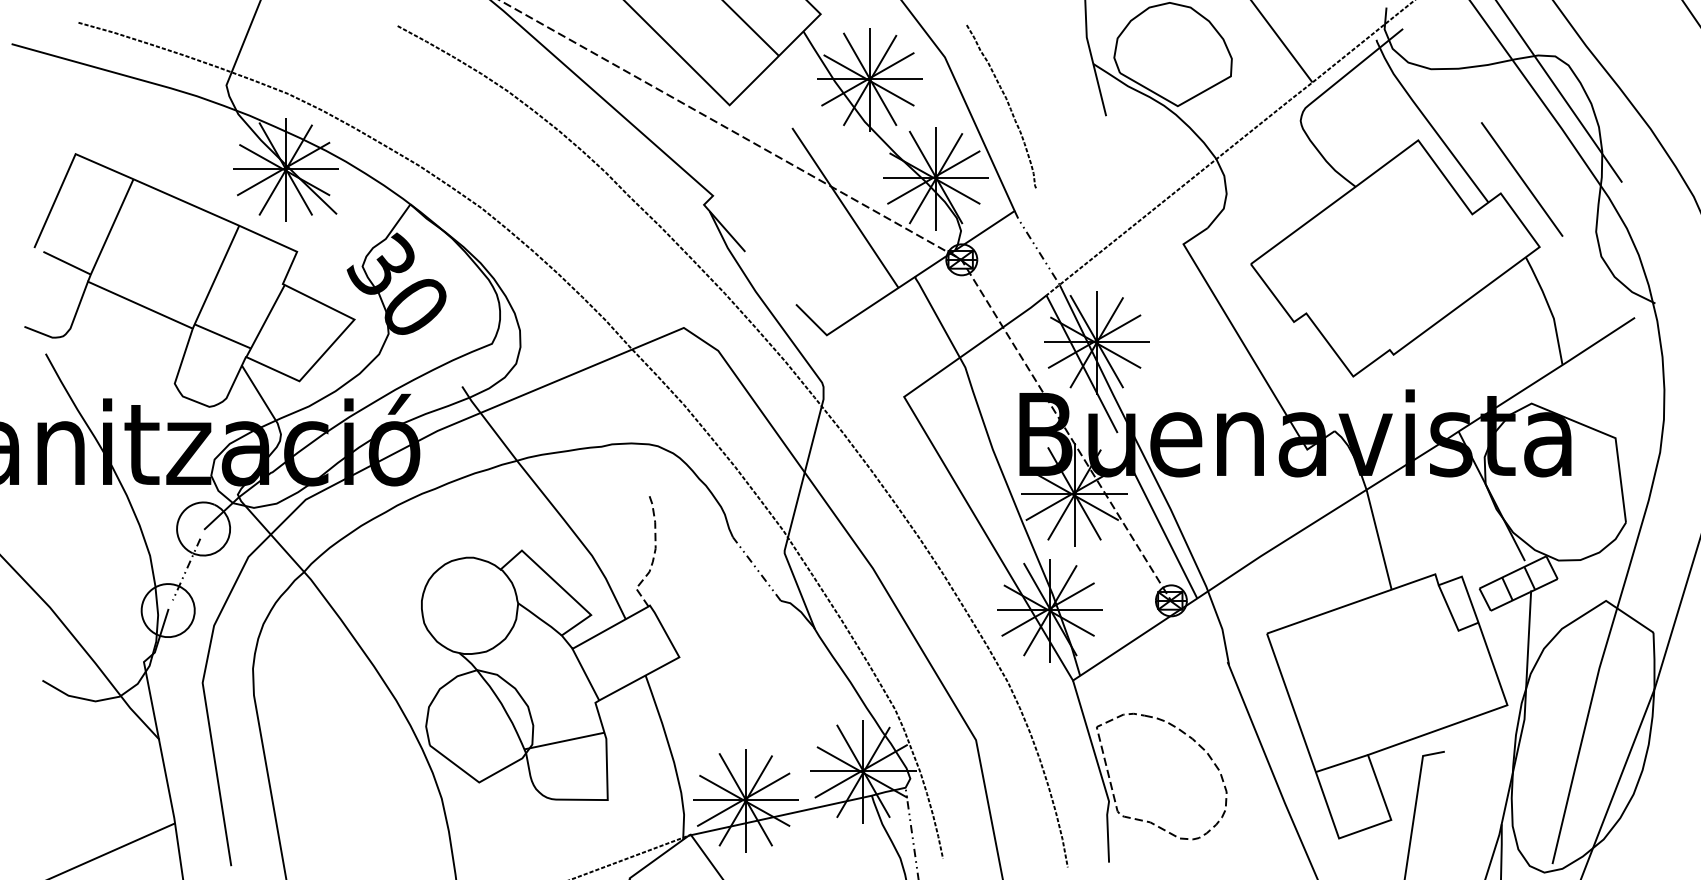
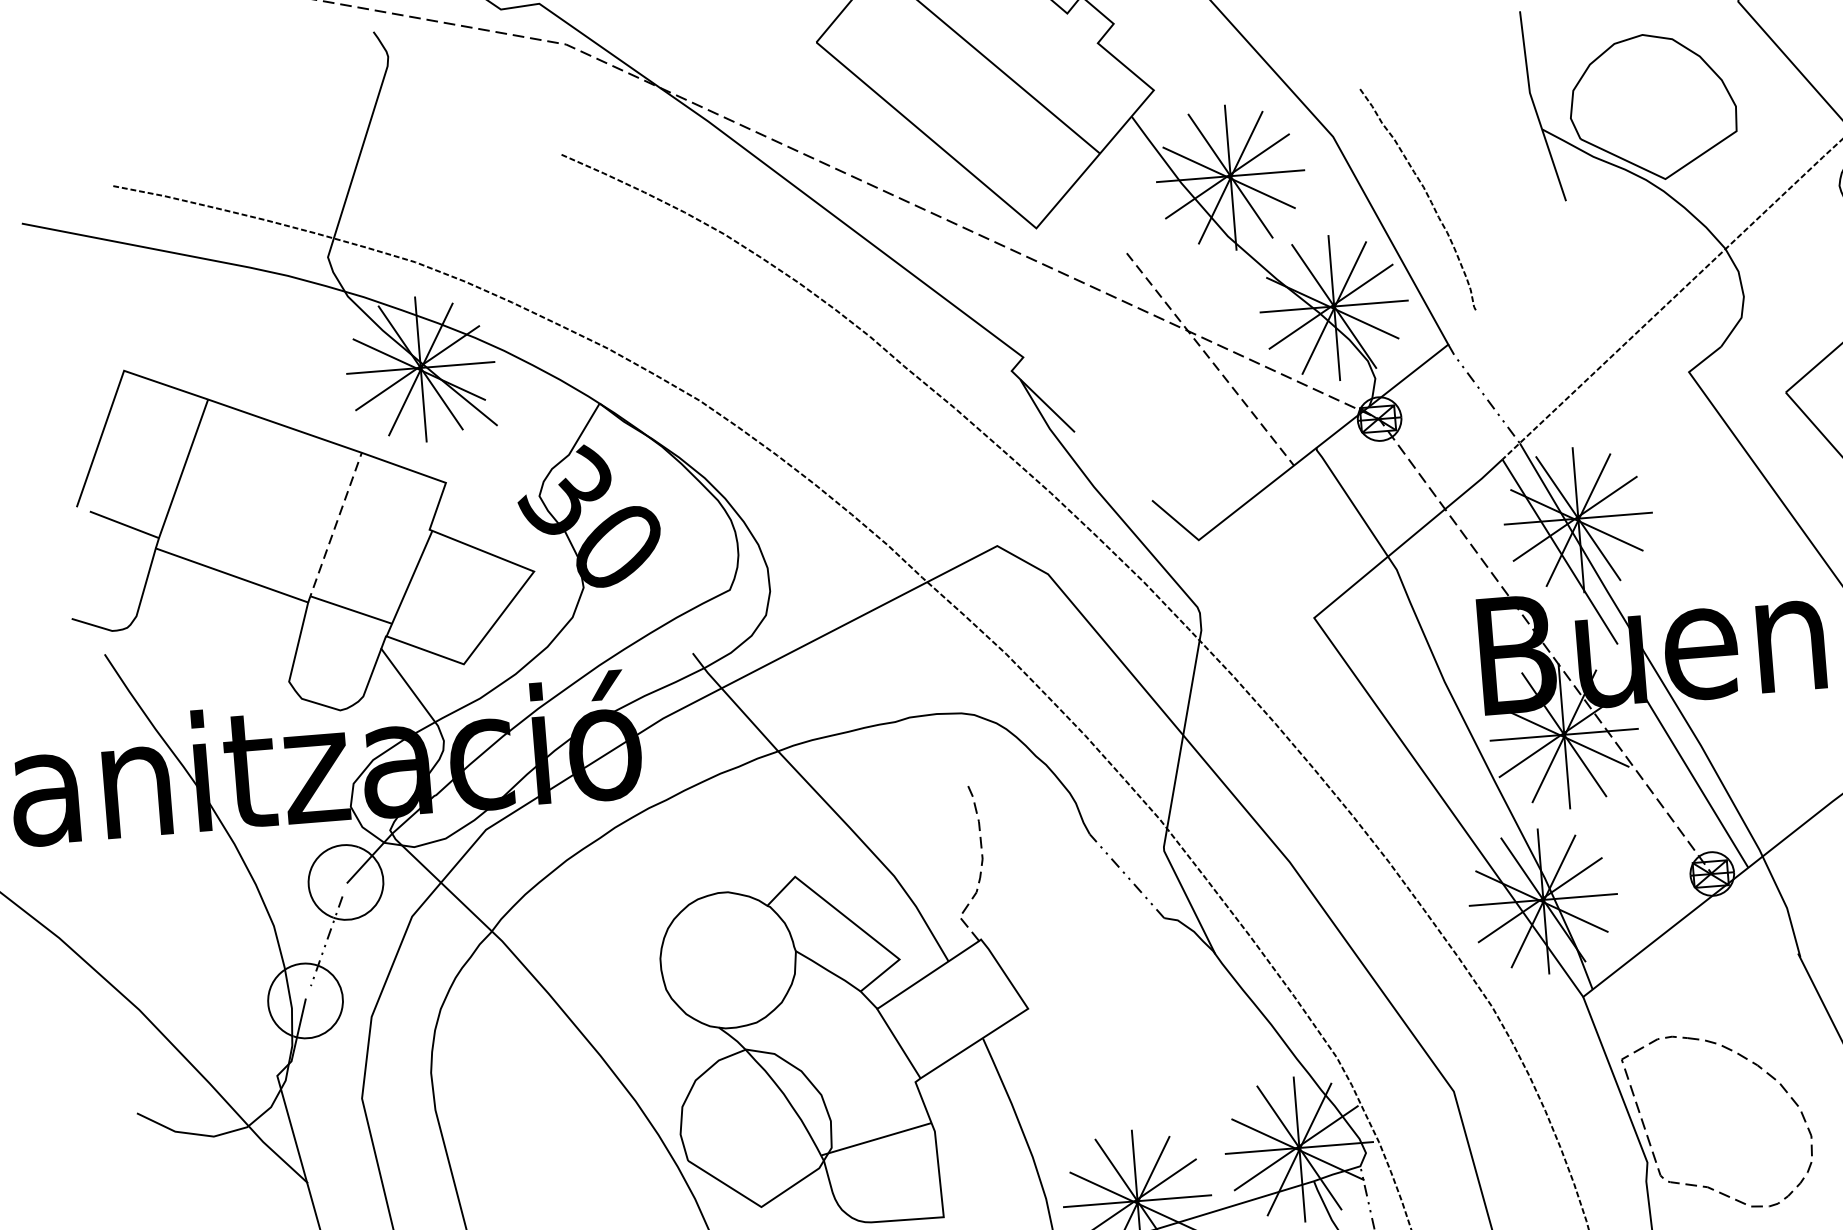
line: (845, 207) -> (1210, 358), solid -> dashed
line: (215, 277) -> (334, 528), solid -> dashed

